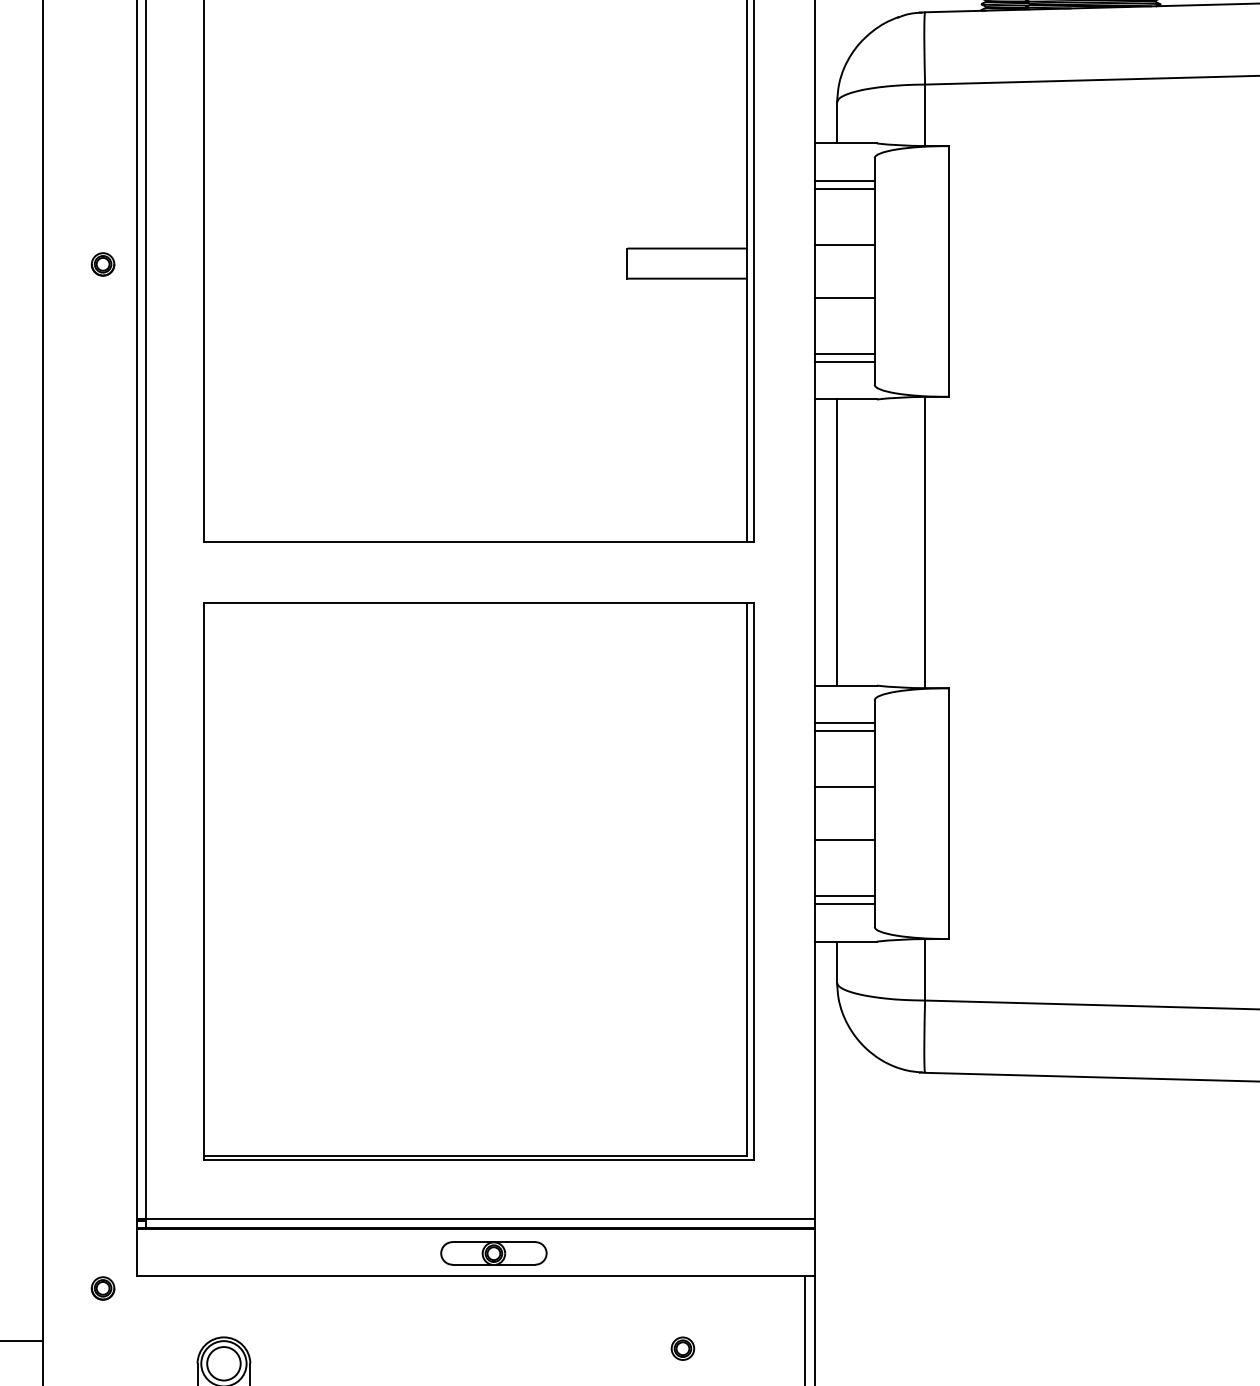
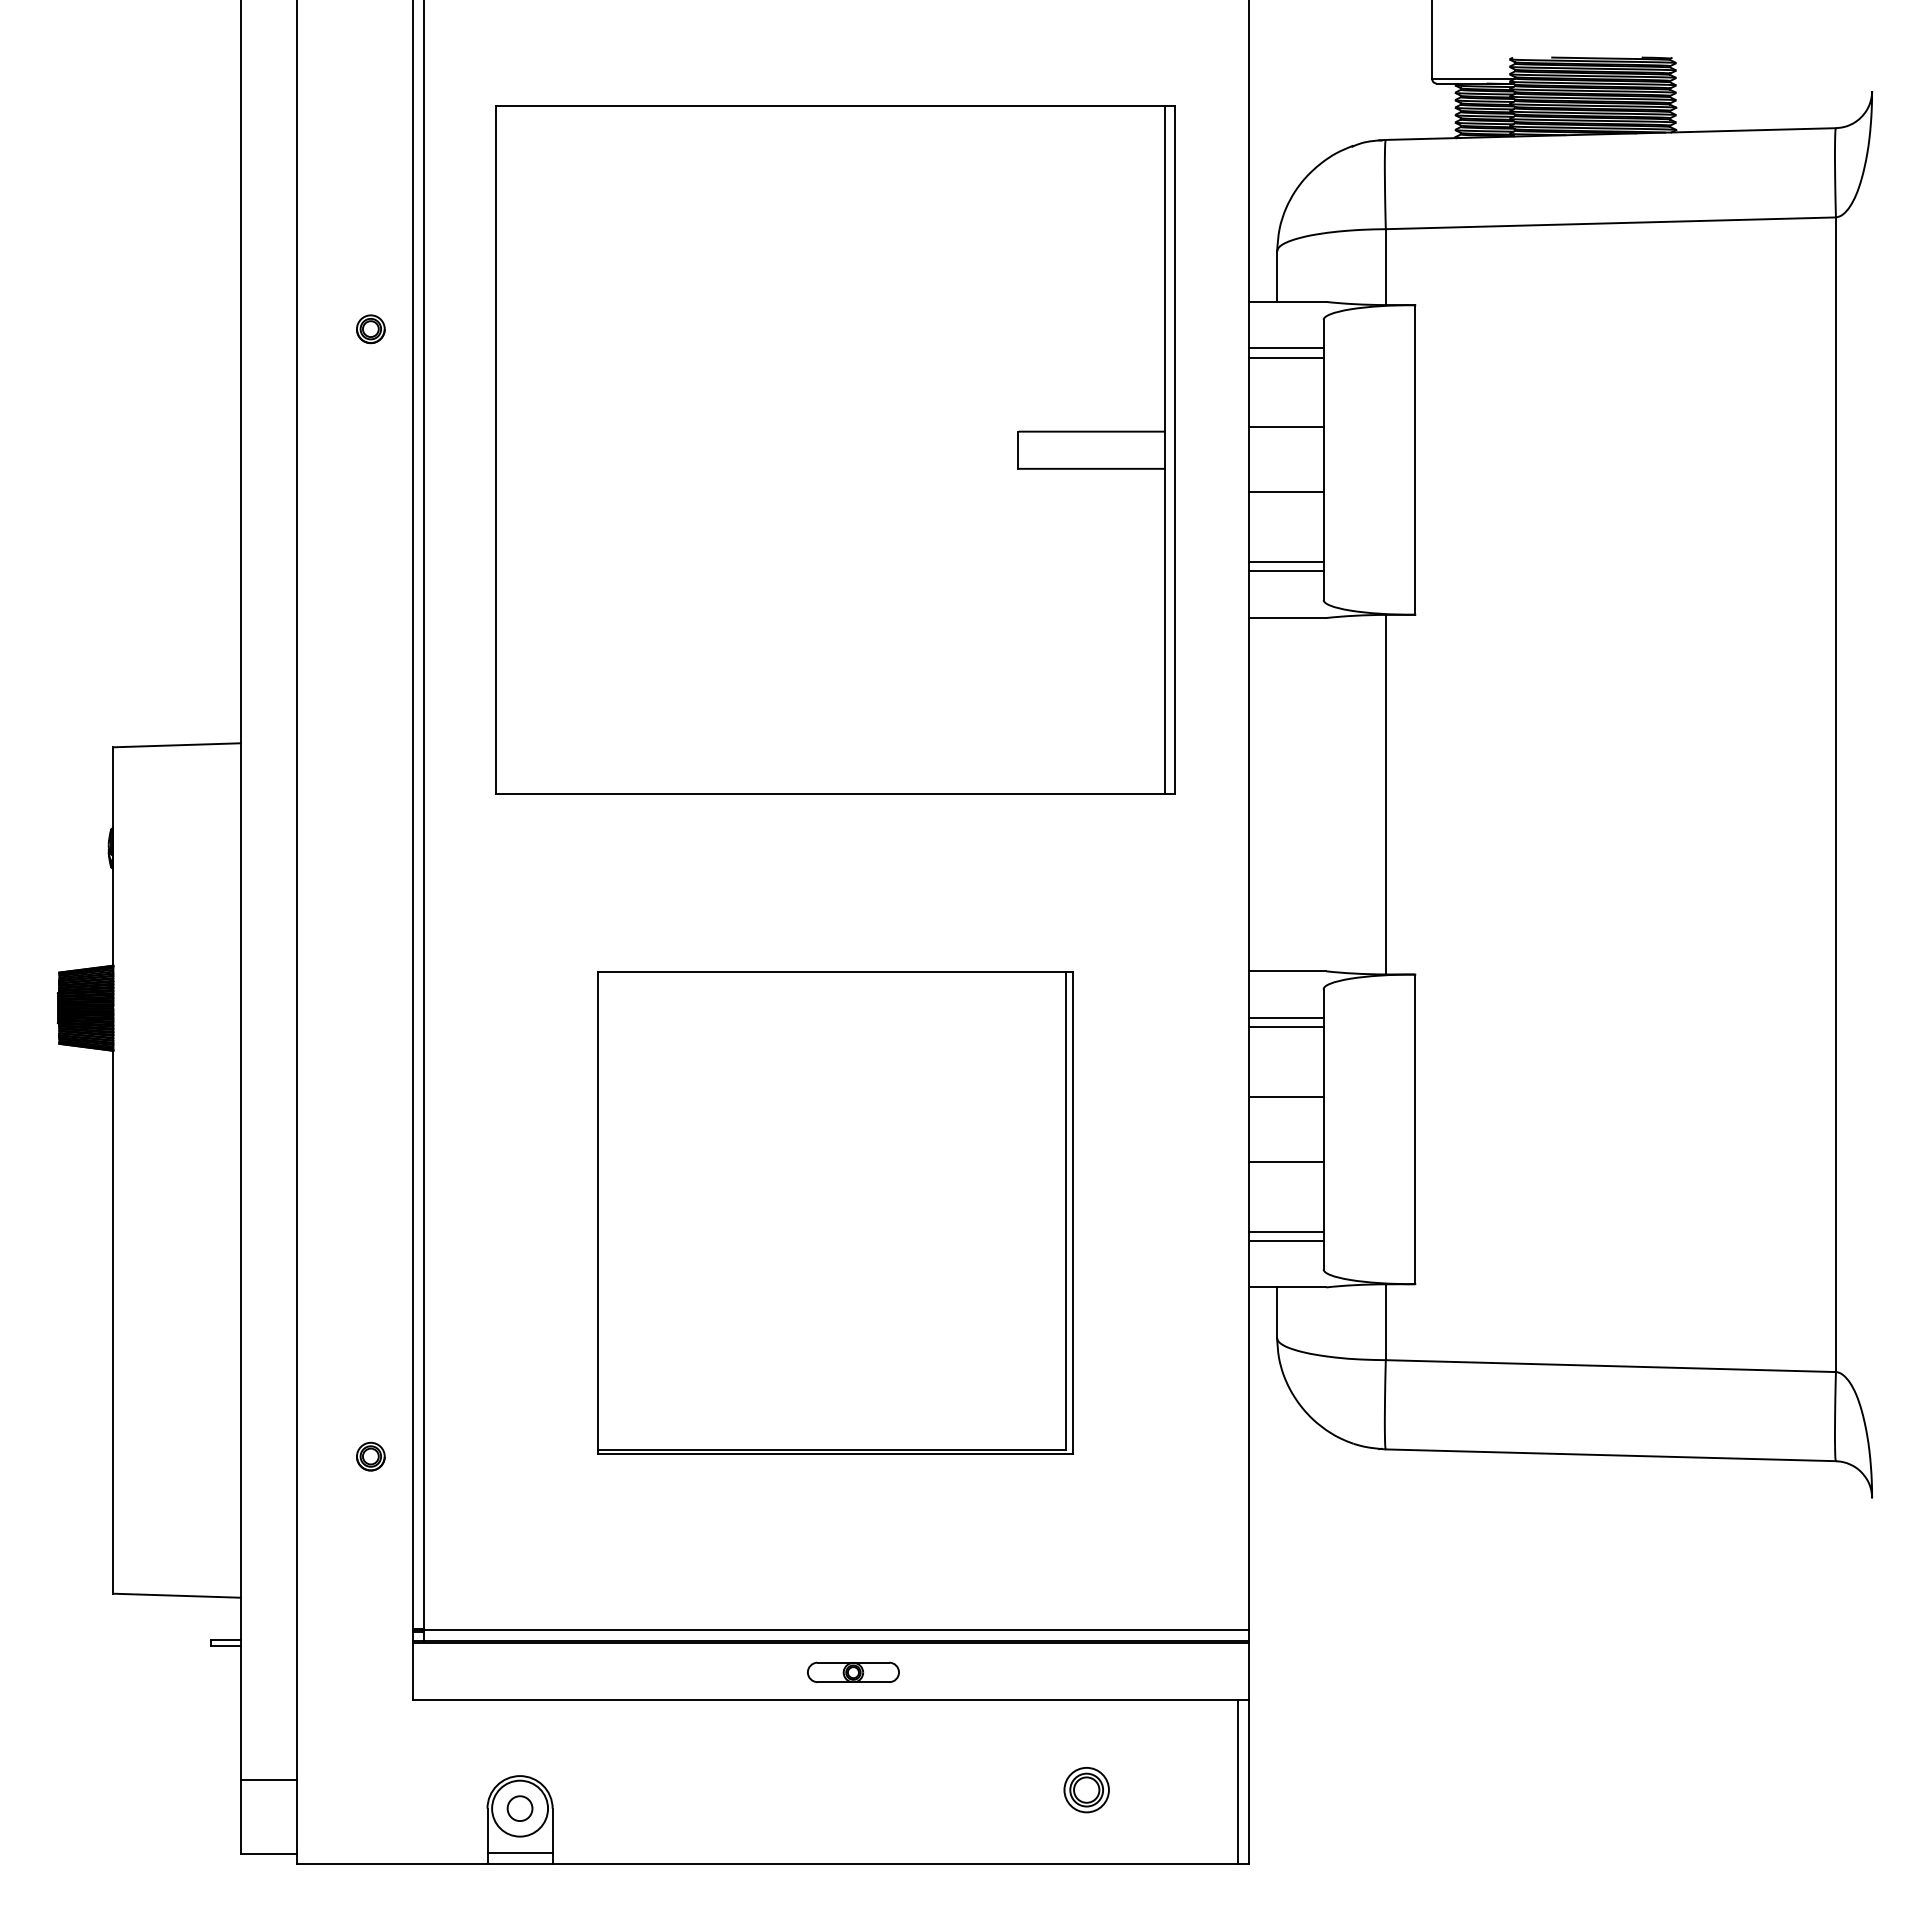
part: (102, 264) -> (370, 329), moved
line: (837, 542) -> (1277, 794), removed
part: (479, 880) -> (835, 1212), size x0.7
part: (493, 1253) -> (853, 1672), size x0.7
part: (102, 1288) -> (370, 1456), moved
part: (682, 1348) -> (1086, 1789), size x1.6
circle: (223, 1363) -> (519, 1808), size x0.6

